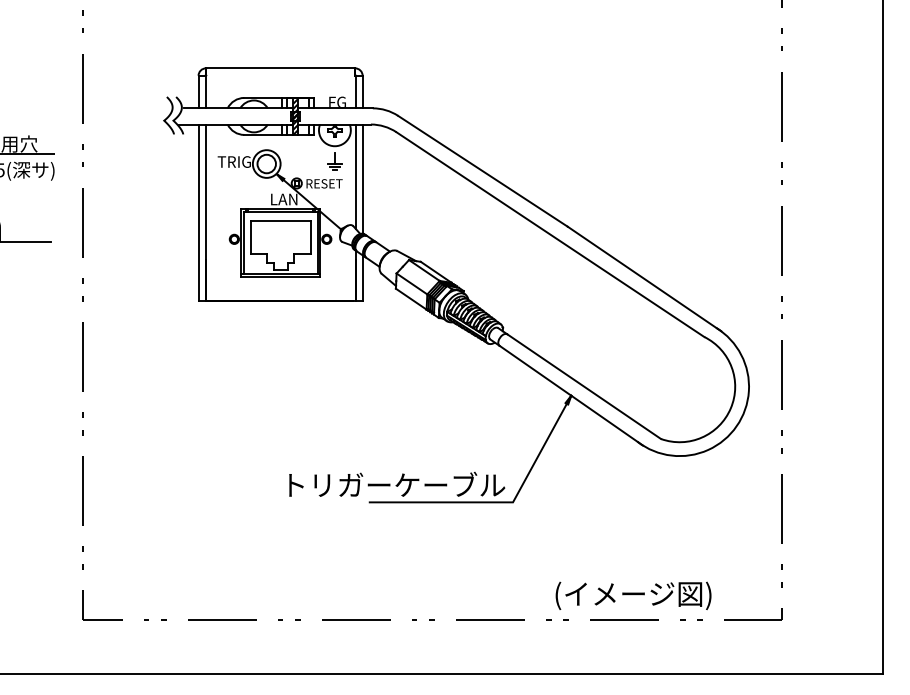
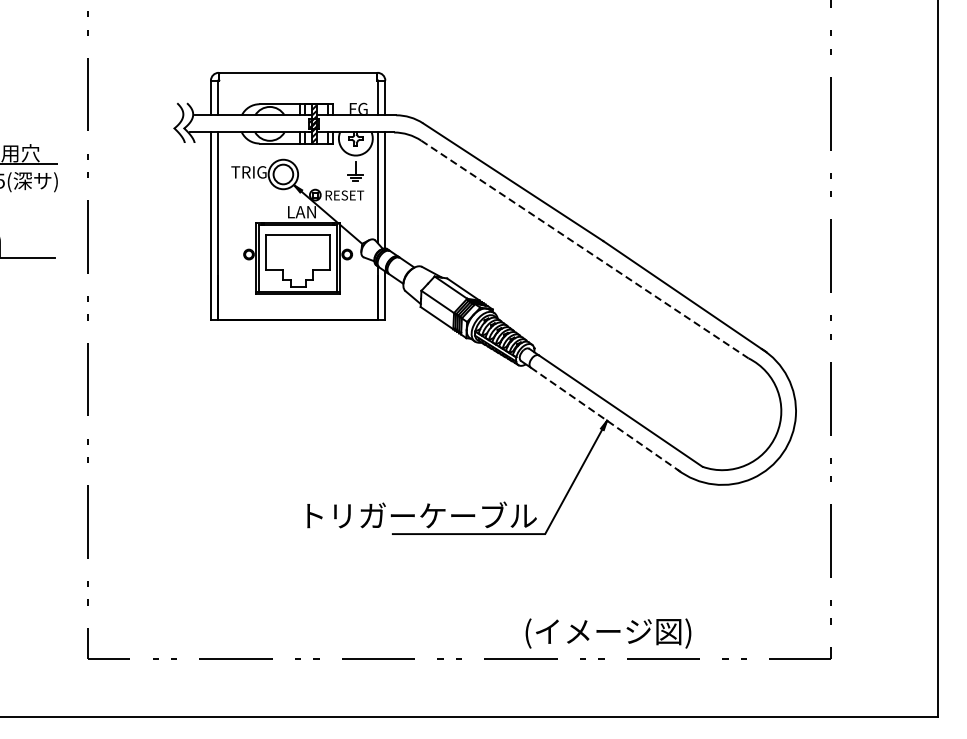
line: (550, 234) -> (585, 249), solid -> dashed
line: (571, 395) -> (607, 420), solid -> dashed
text: (633, 595) -> (608, 633), moved

